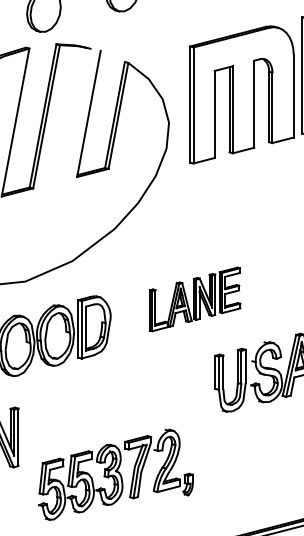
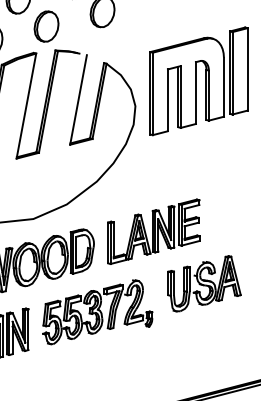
part: (194, 299) -> (153, 231), size x1.43
part: (115, 475) -> (97, 312), moved

